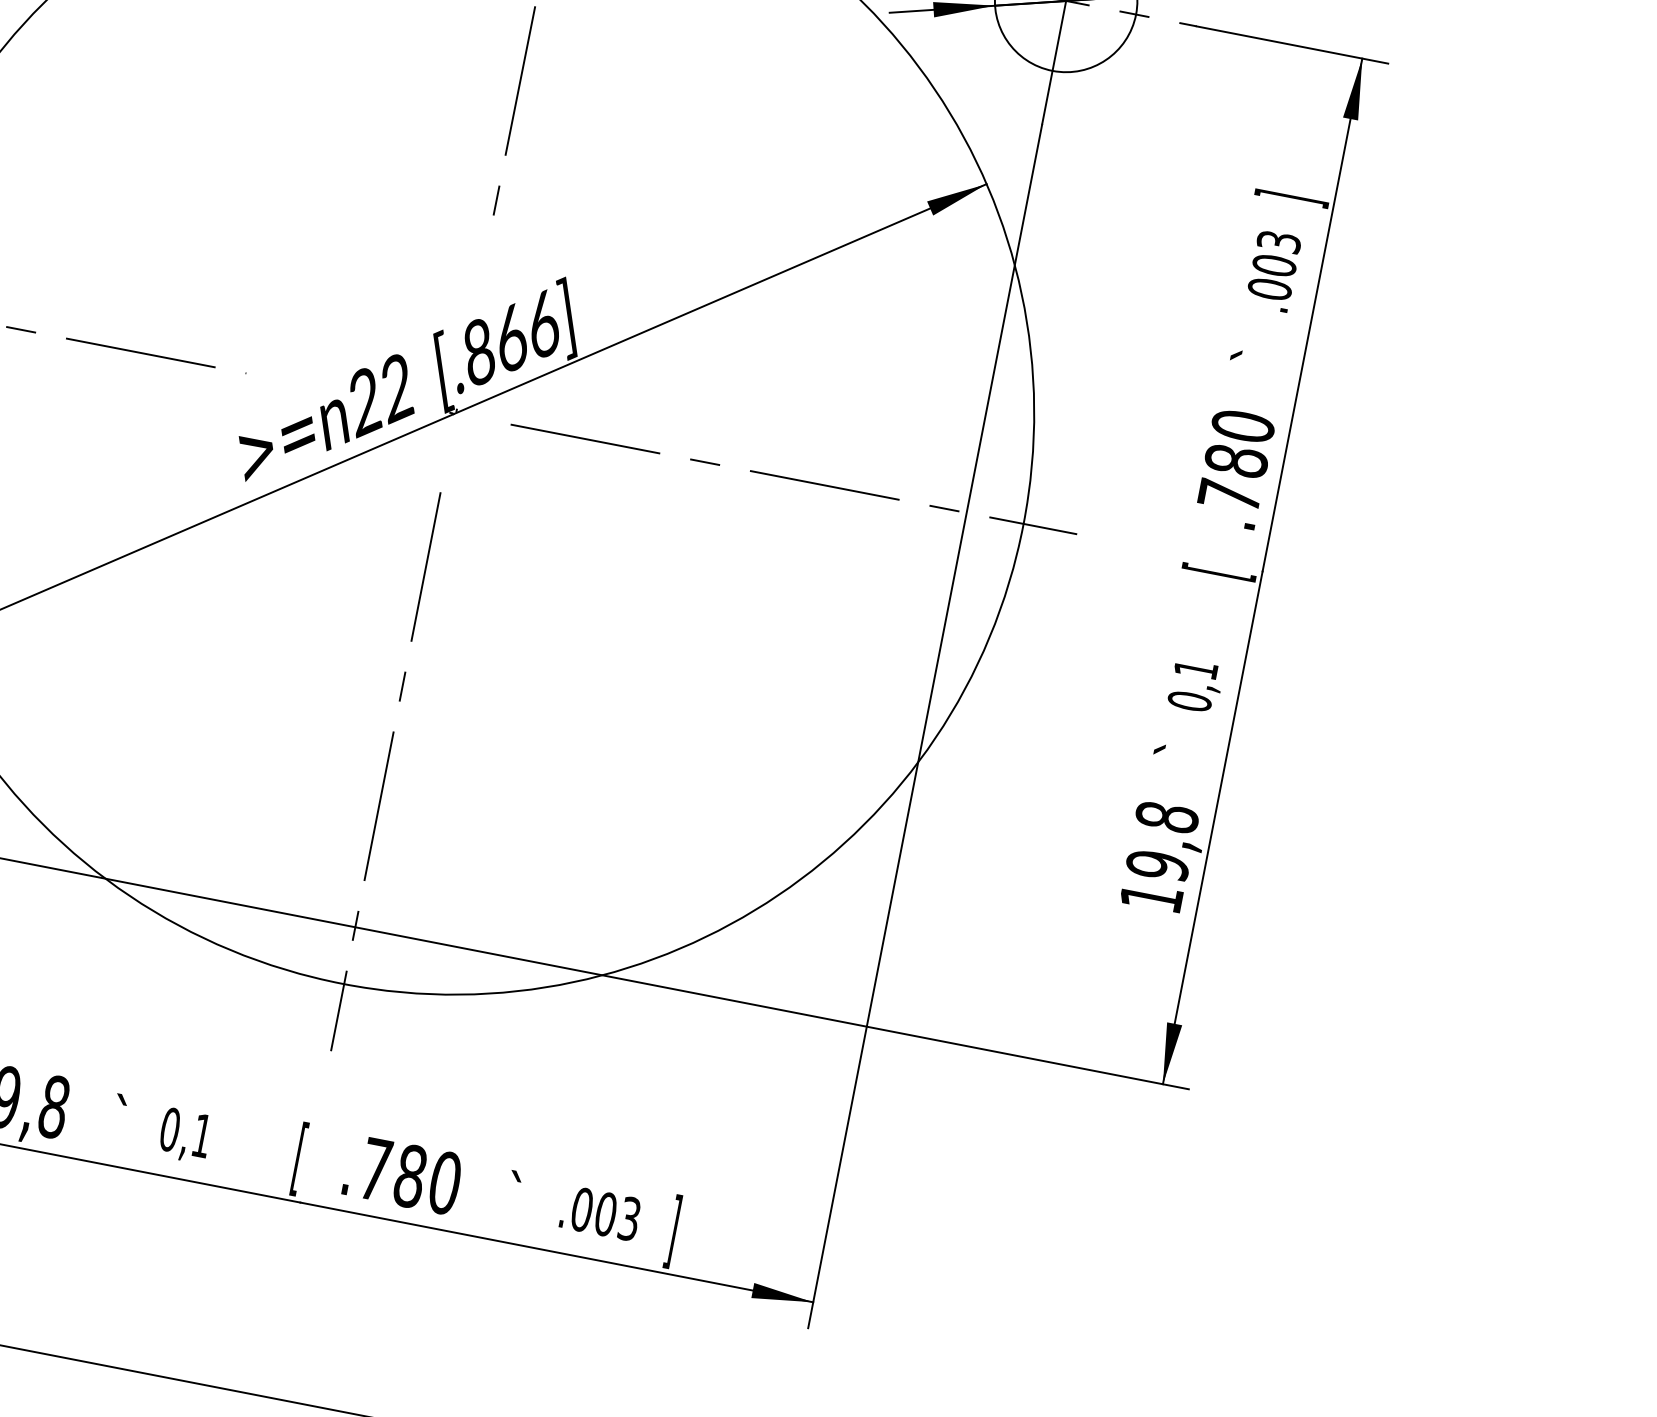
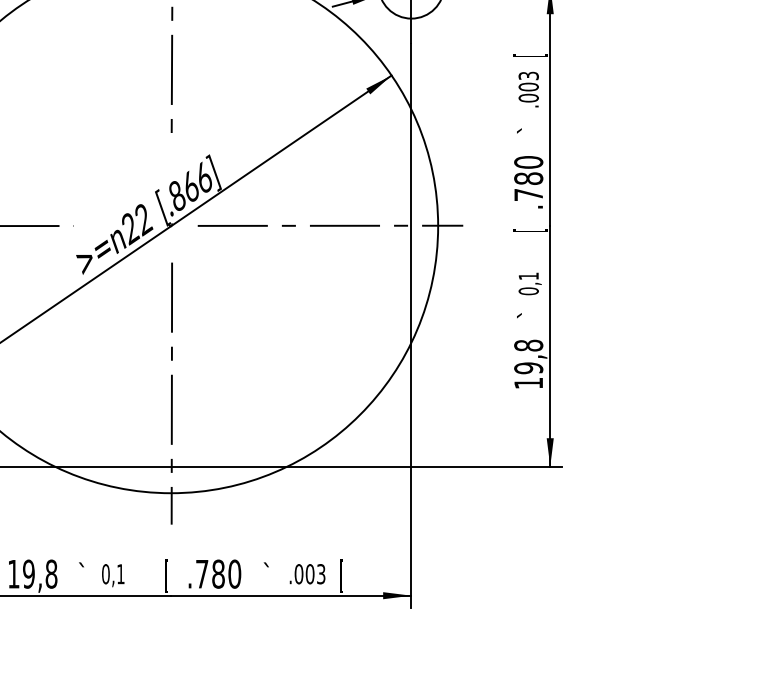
text: (1291, 198) -> (530, 55), ] -> [
text: (671, 1232) -> (341, 576), ] -> [

